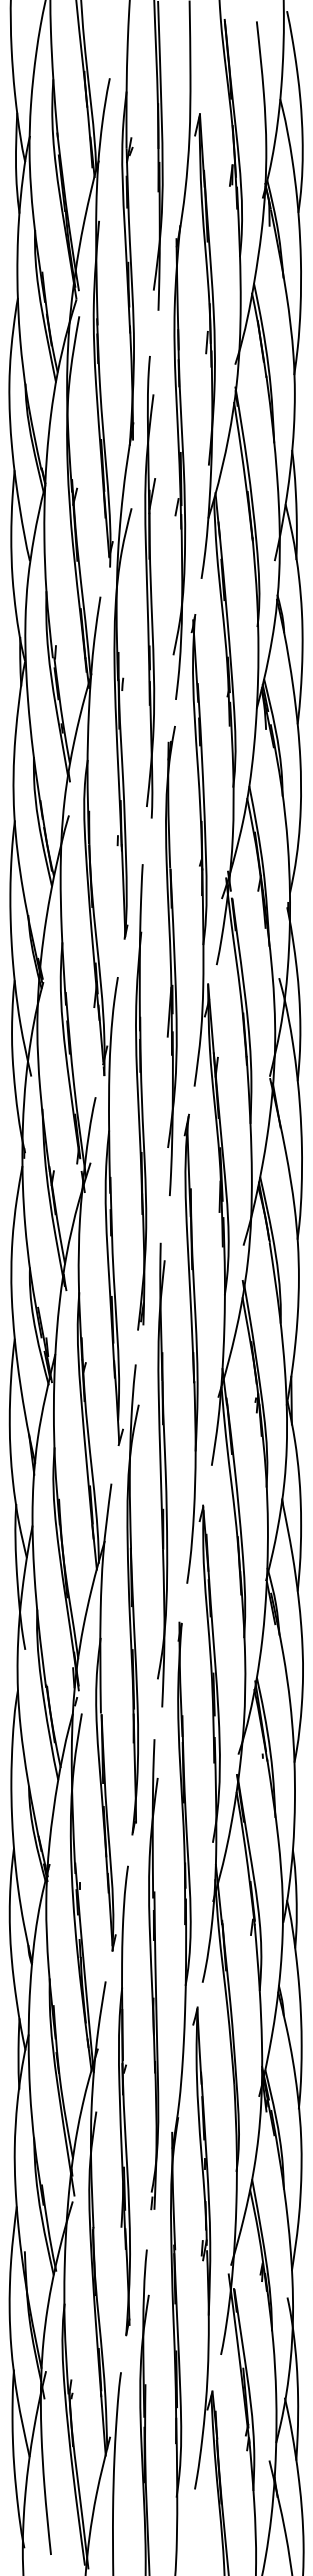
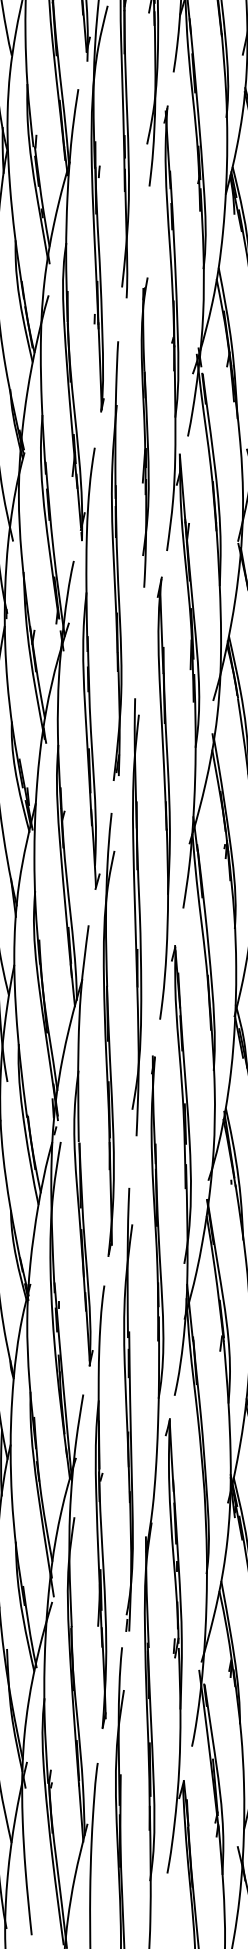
part: (171, 960) -> (145, 432), size x0.7
part: (153, 1974) -> (128, 1409), moved

